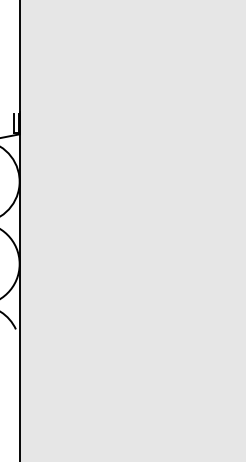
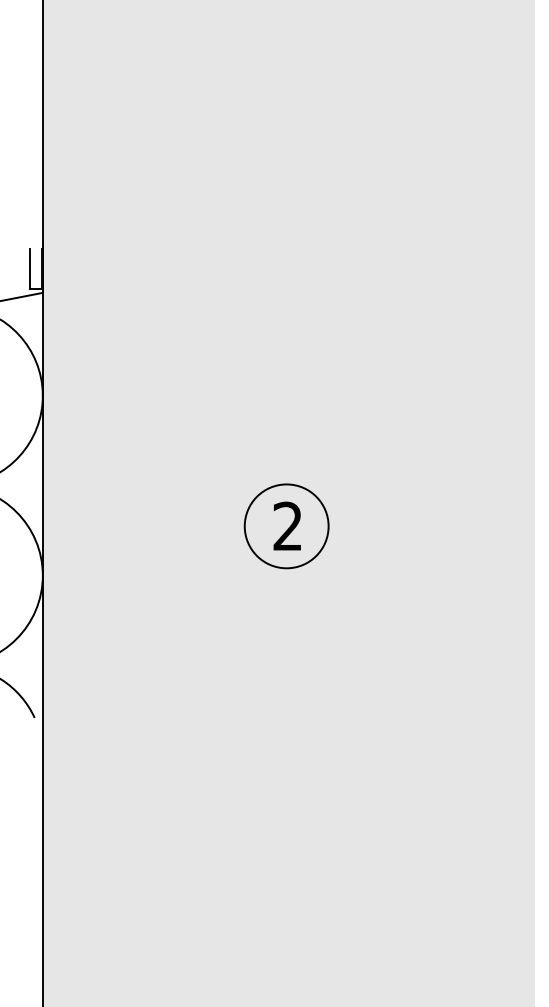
part: (131, 241) -> (286, 526), added

